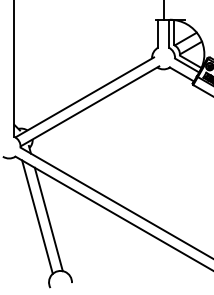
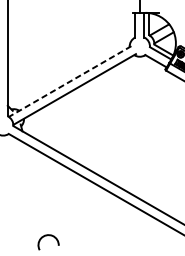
line: (84, 97) -> (69, 81), solid -> dashed
line: (37, 216) -> (28, 186), removed
line: (48, 219) -> (38, 189), removed

